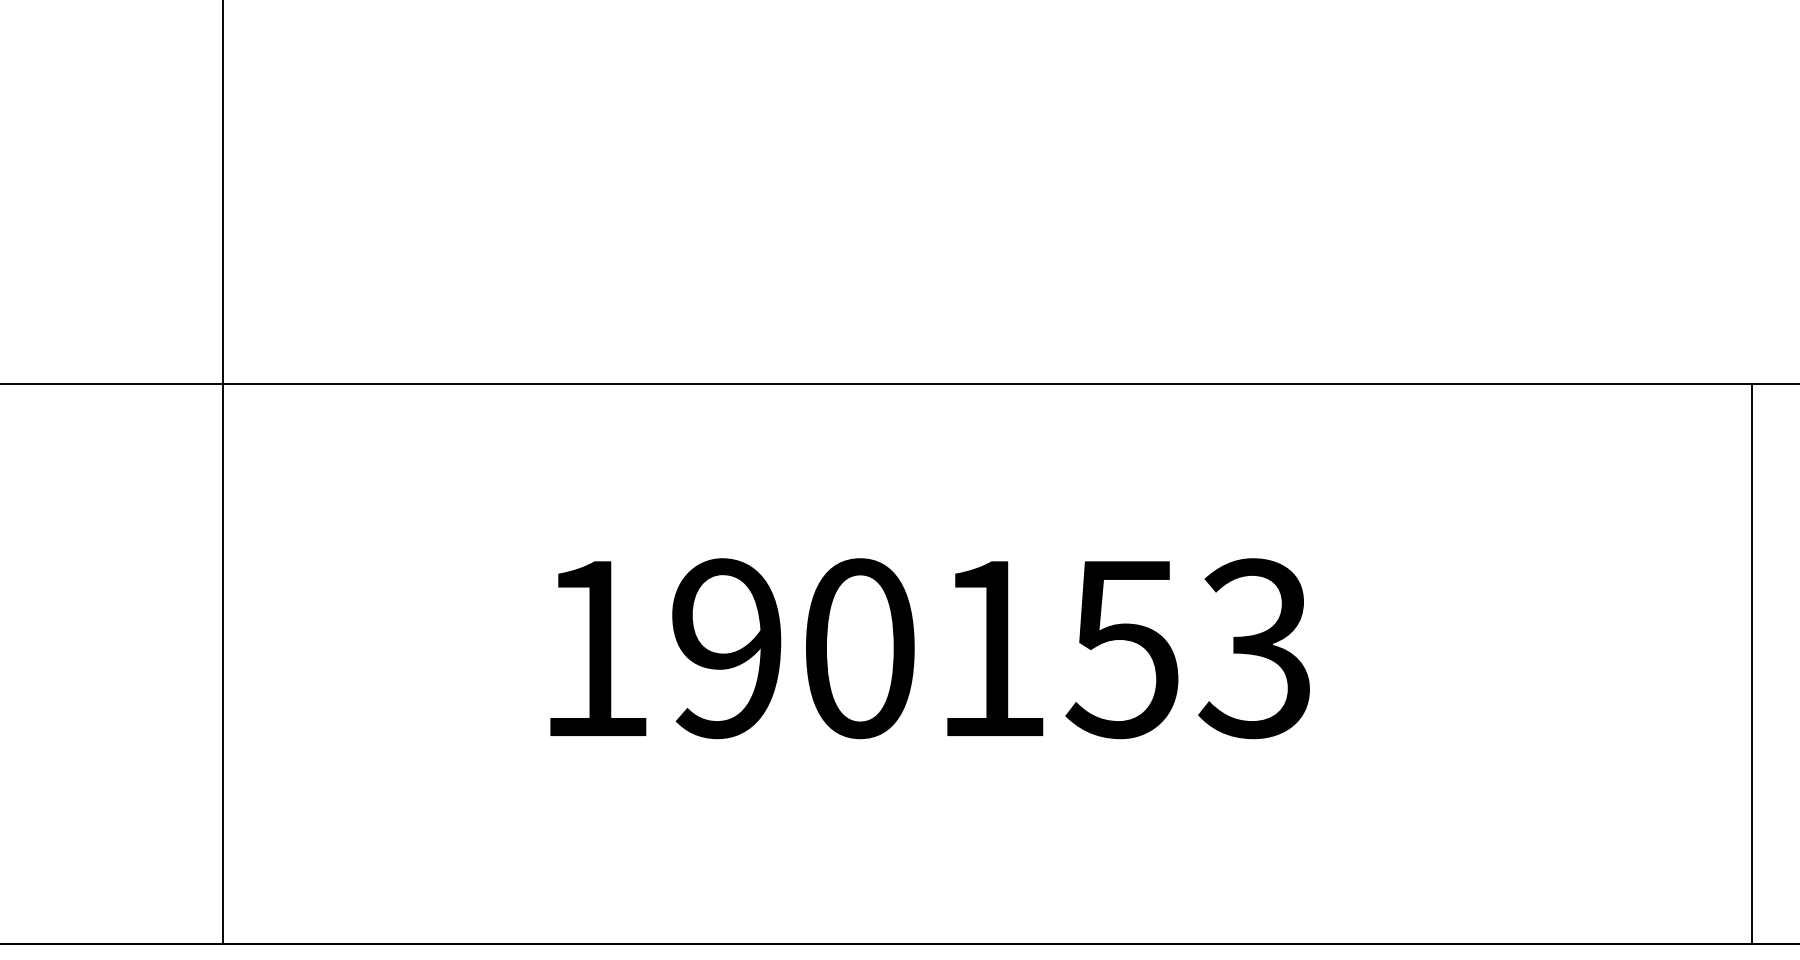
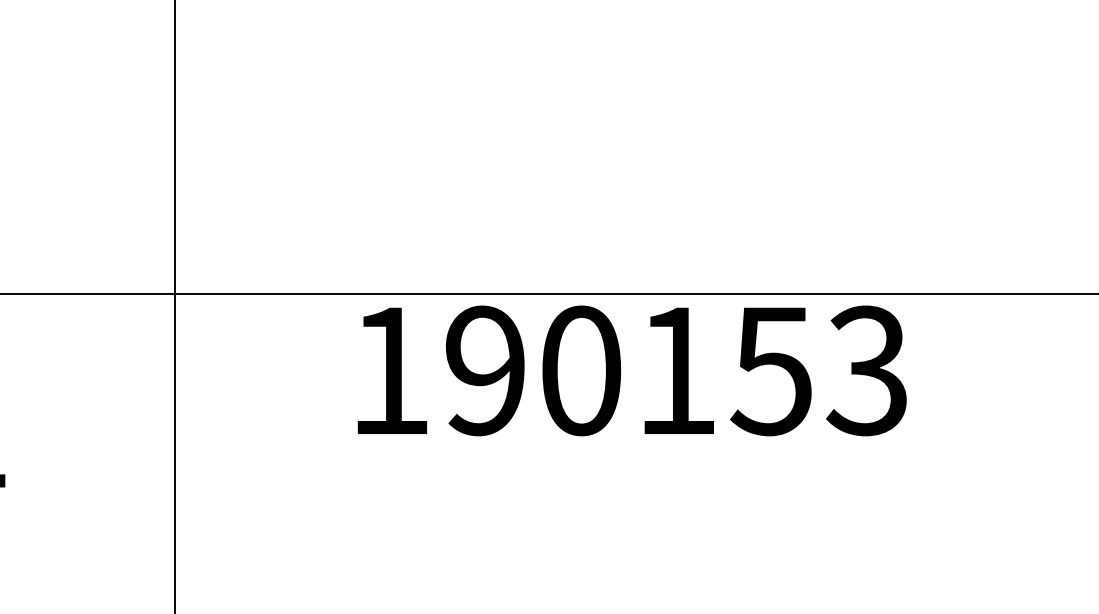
text: (929, 648) -> (631, 370), moved

